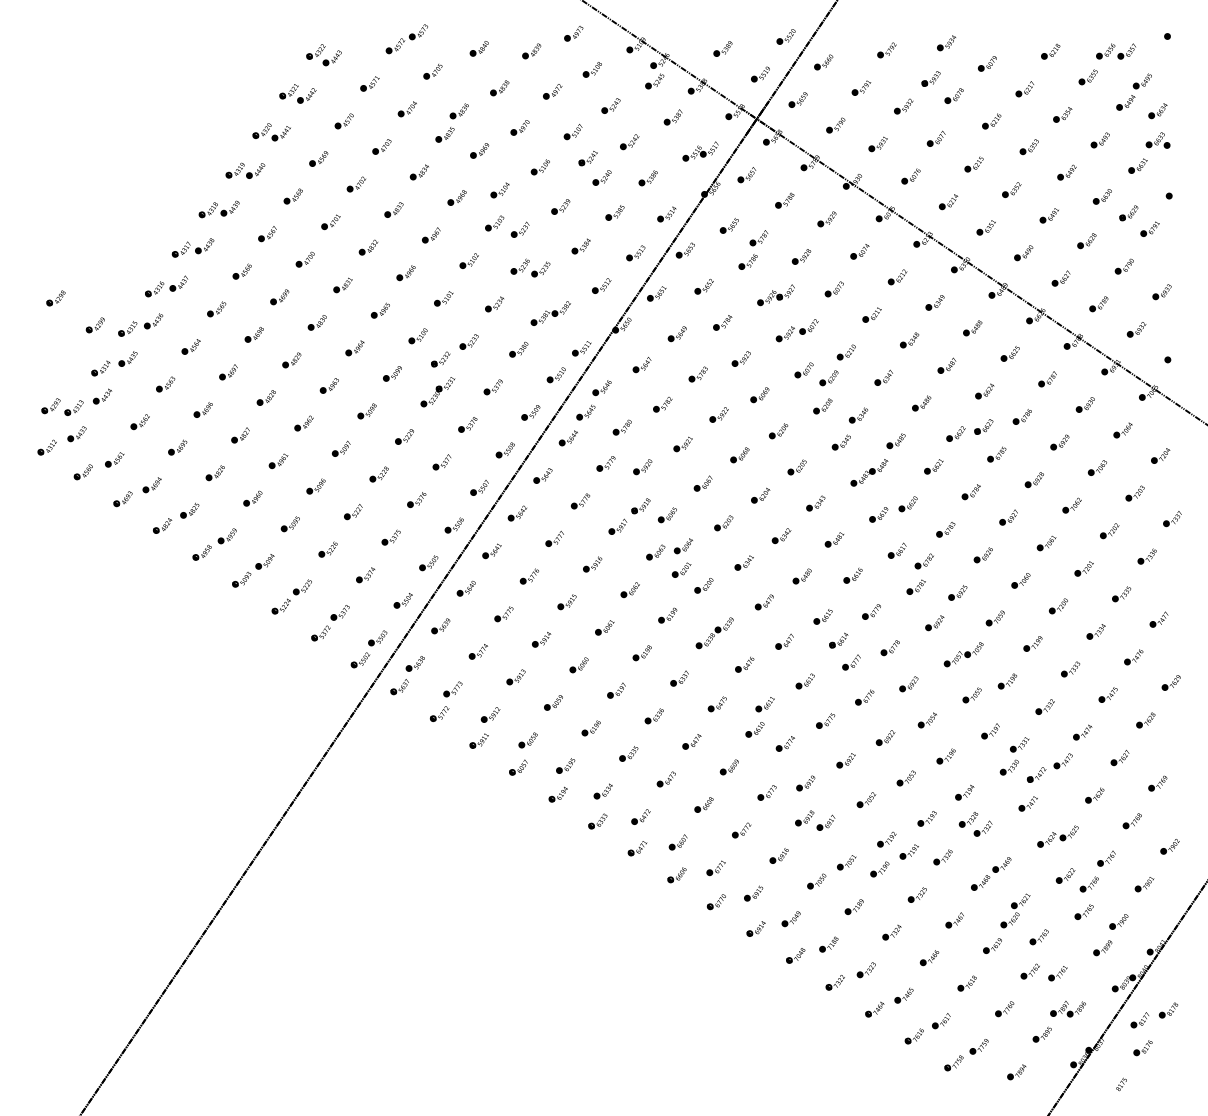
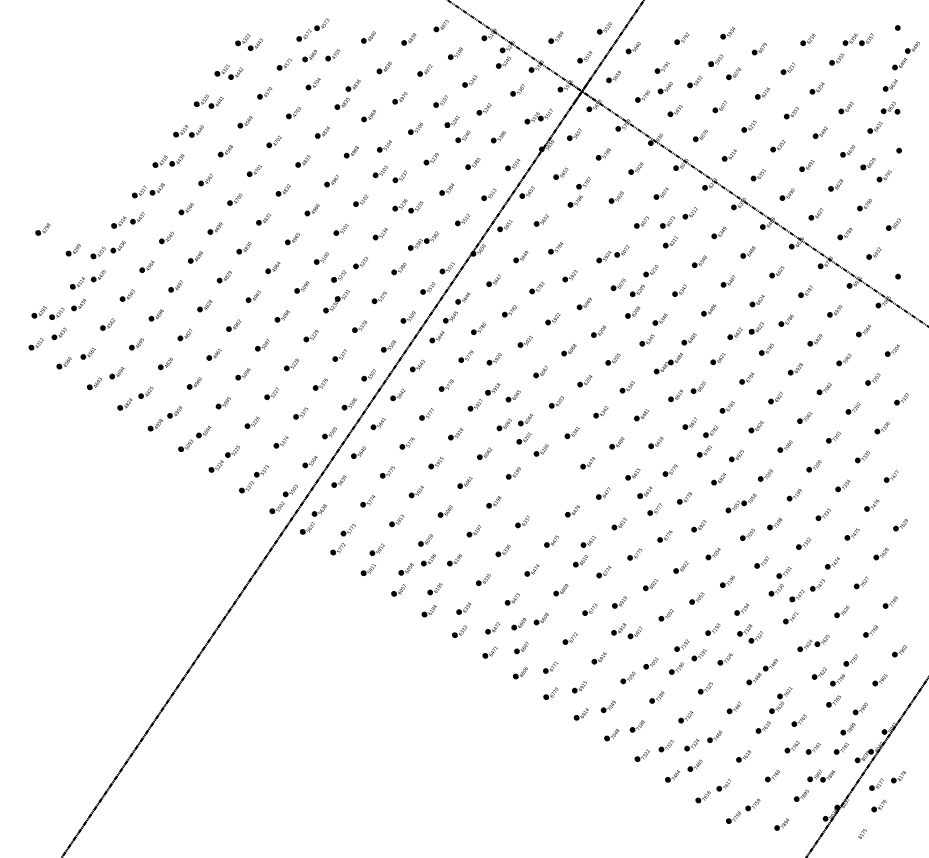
part: (402, 73) -> (309, 56), added
part: (1133, 91) -> (905, 55), moved
part: (864, 115) -> (664, 88), added
part: (867, 289) -> (667, 222), added
part: (775, 294) -> (596, 226), removed
part: (714, 632) -> (549, 486), removed
part: (557, 727) -> (428, 559), added
part: (674, 812) -> (518, 624), added
part: (899, 969) -> (691, 745), added
part: (1092, 973) -> (840, 748), added

